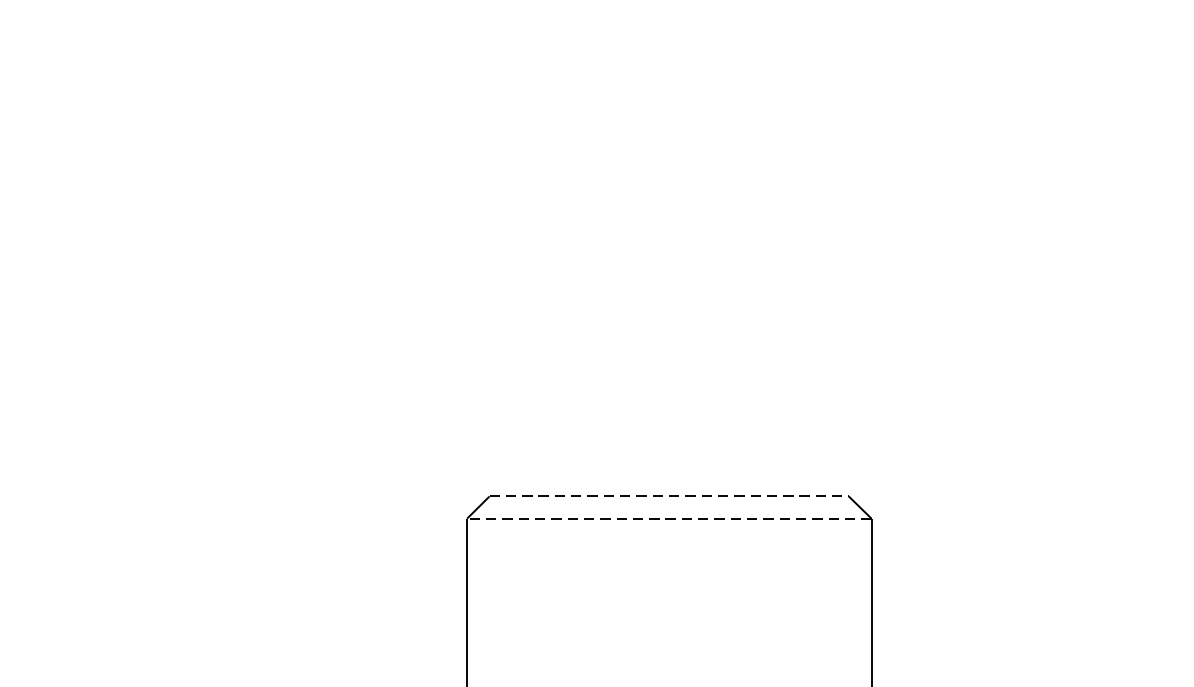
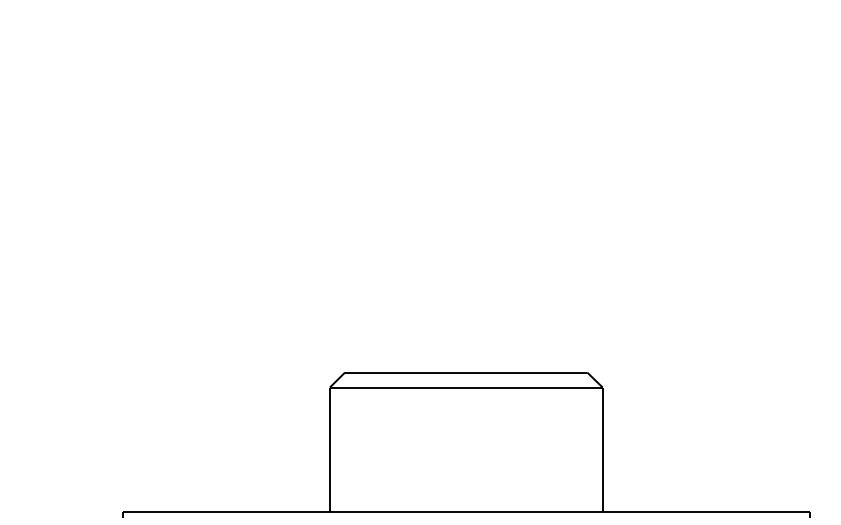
line: (669, 496) -> (466, 372), dashed -> solid
line: (668, 518) -> (465, 387), dashed -> solid

